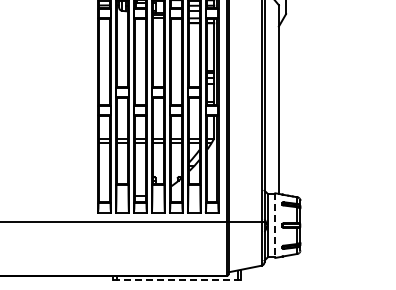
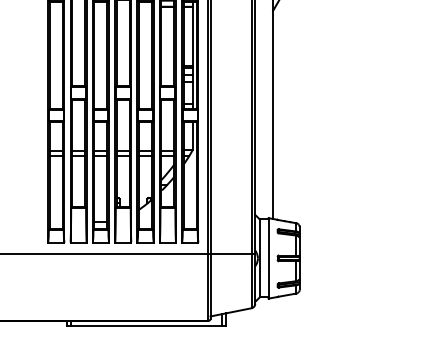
line: (275, 226) -> (268, 259), dashed -> solid
line: (177, 280) -> (147, 326), dashed -> solid

